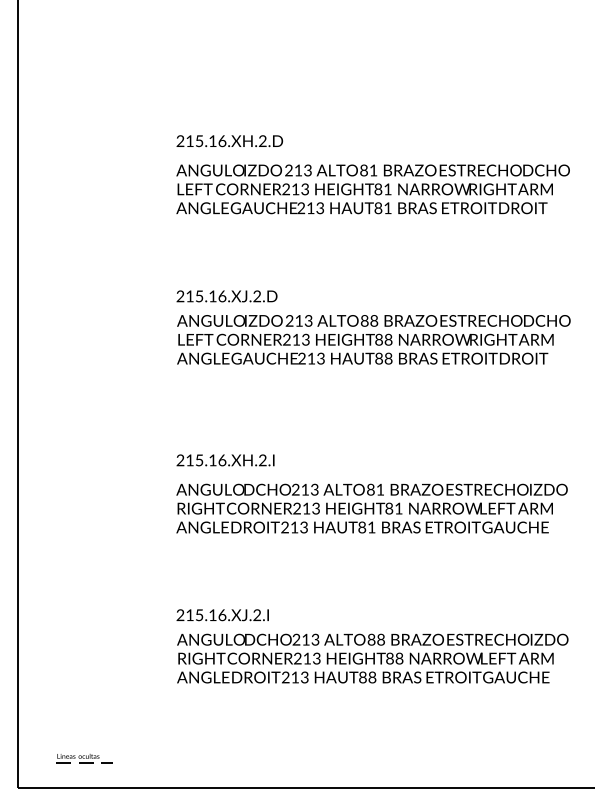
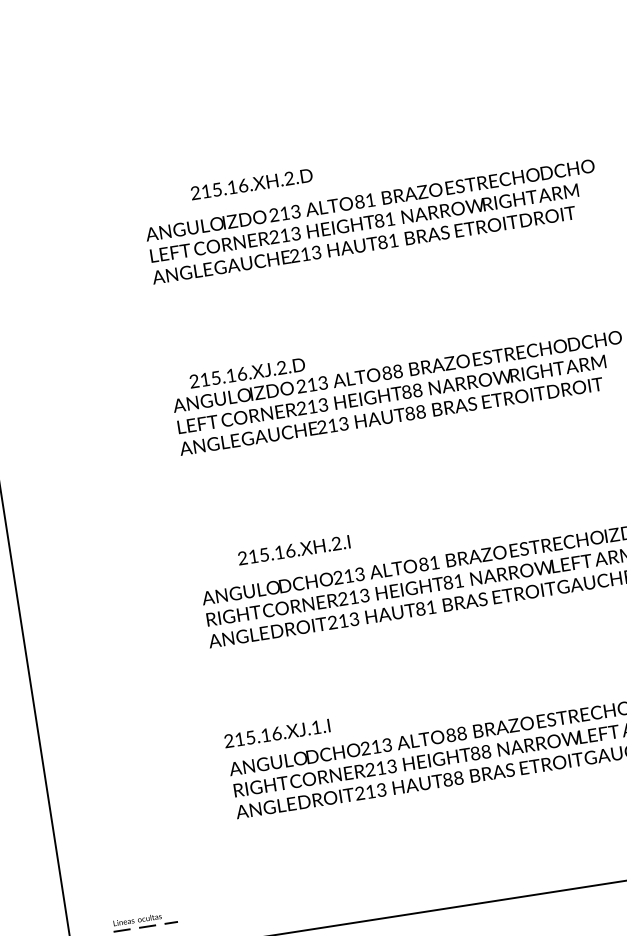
text: (229, 141) -> (251, 184), moved
text: (226, 296) -> (246, 373), moved
text: (225, 460) -> (294, 550), moved
text: (257, 614) -> (316, 726), 215.16.XJ.2.I -> 215.16.XJ.1.I

